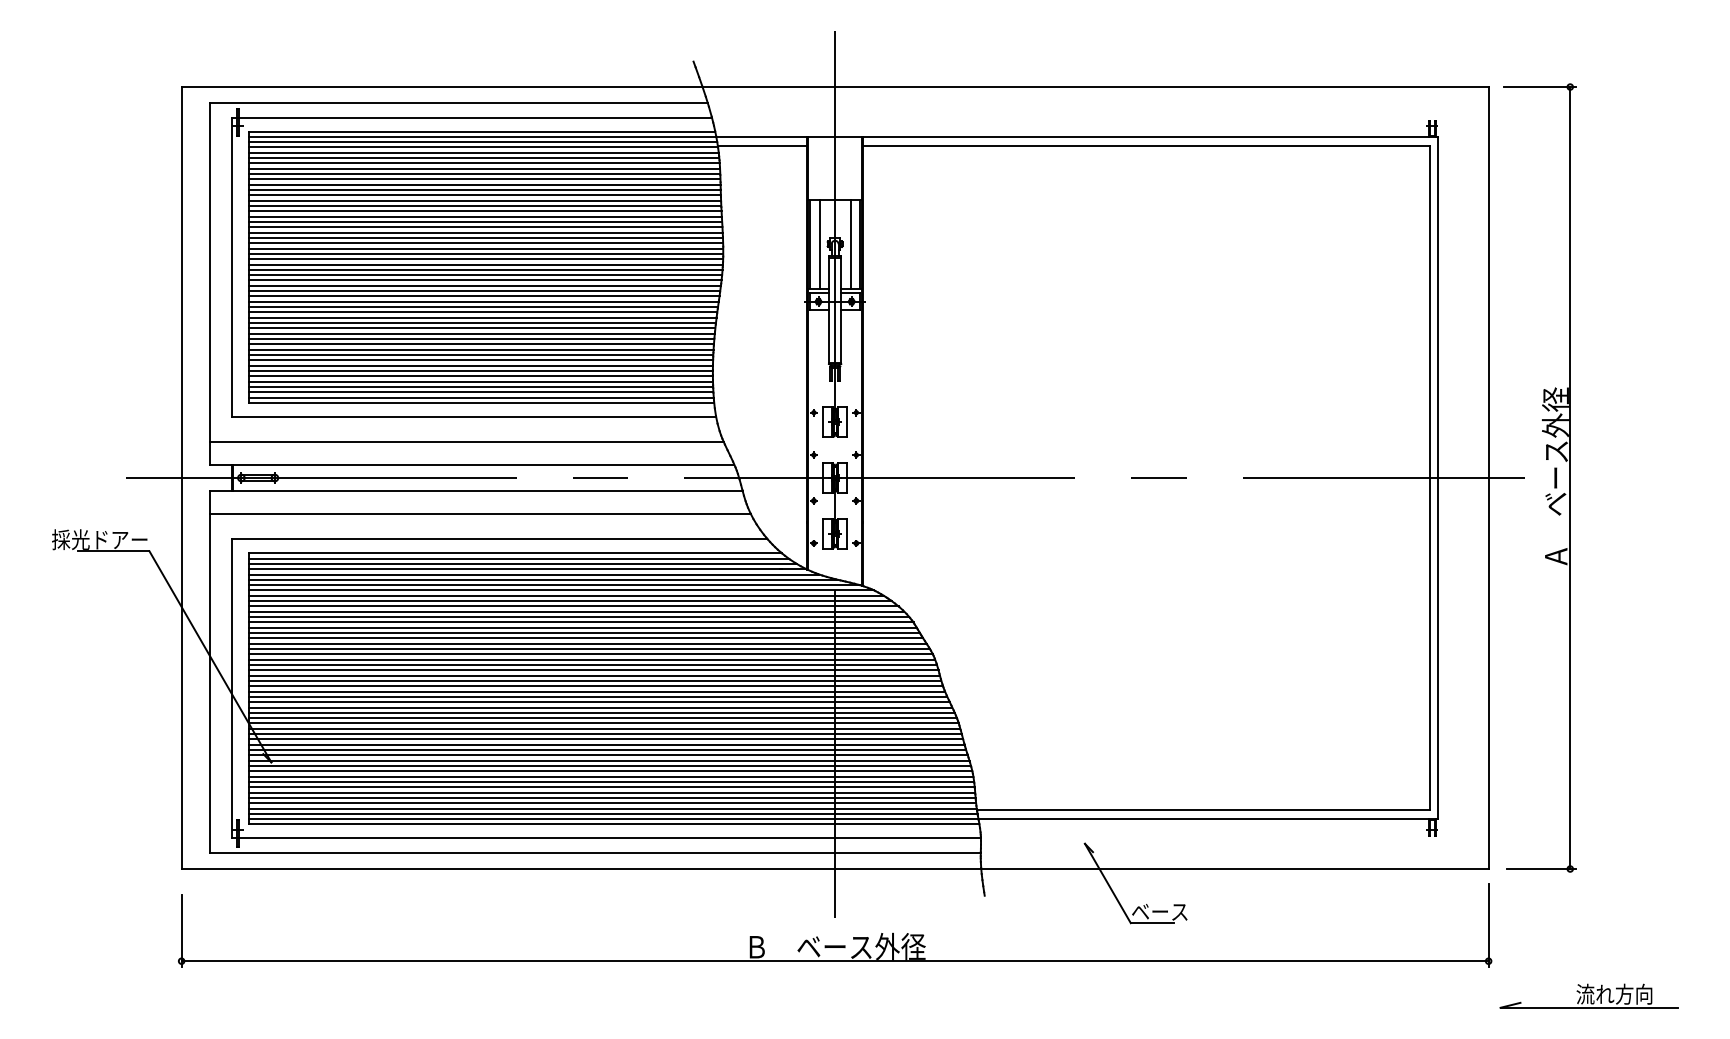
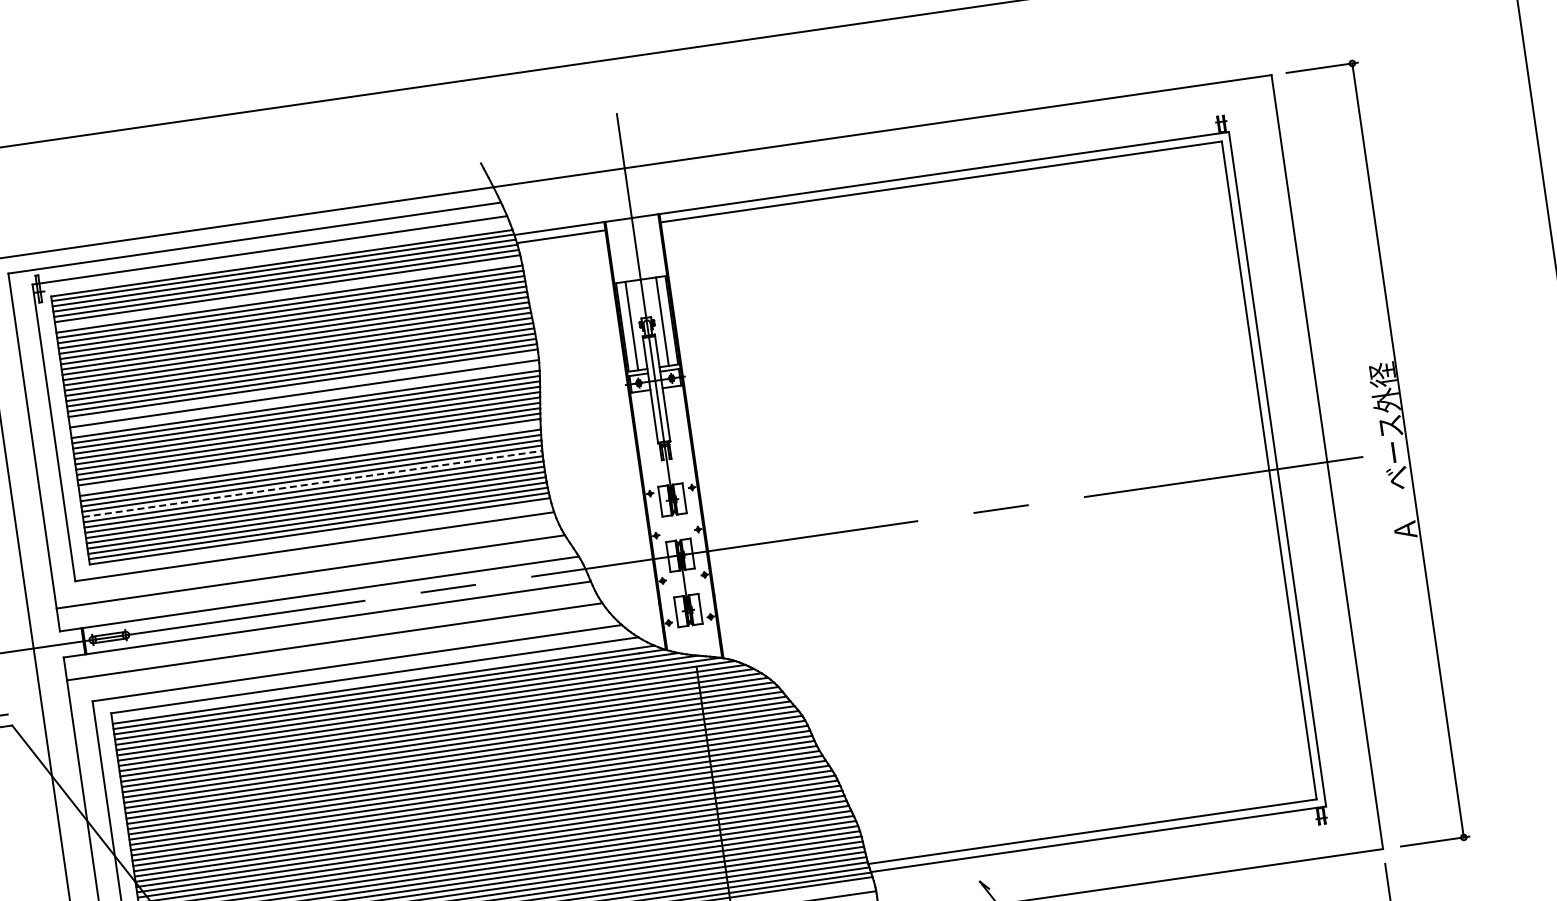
line: (484, 163) -> (288, 293), removed
line: (486, 259) -> (304, 388), removed
line: (485, 269) -> (304, 398), removed
line: (482, 328) -> (310, 457), removed
line: (481, 354) -> (312, 483), solid -> dashed
line: (518, 558) -> (378, 680), removed

